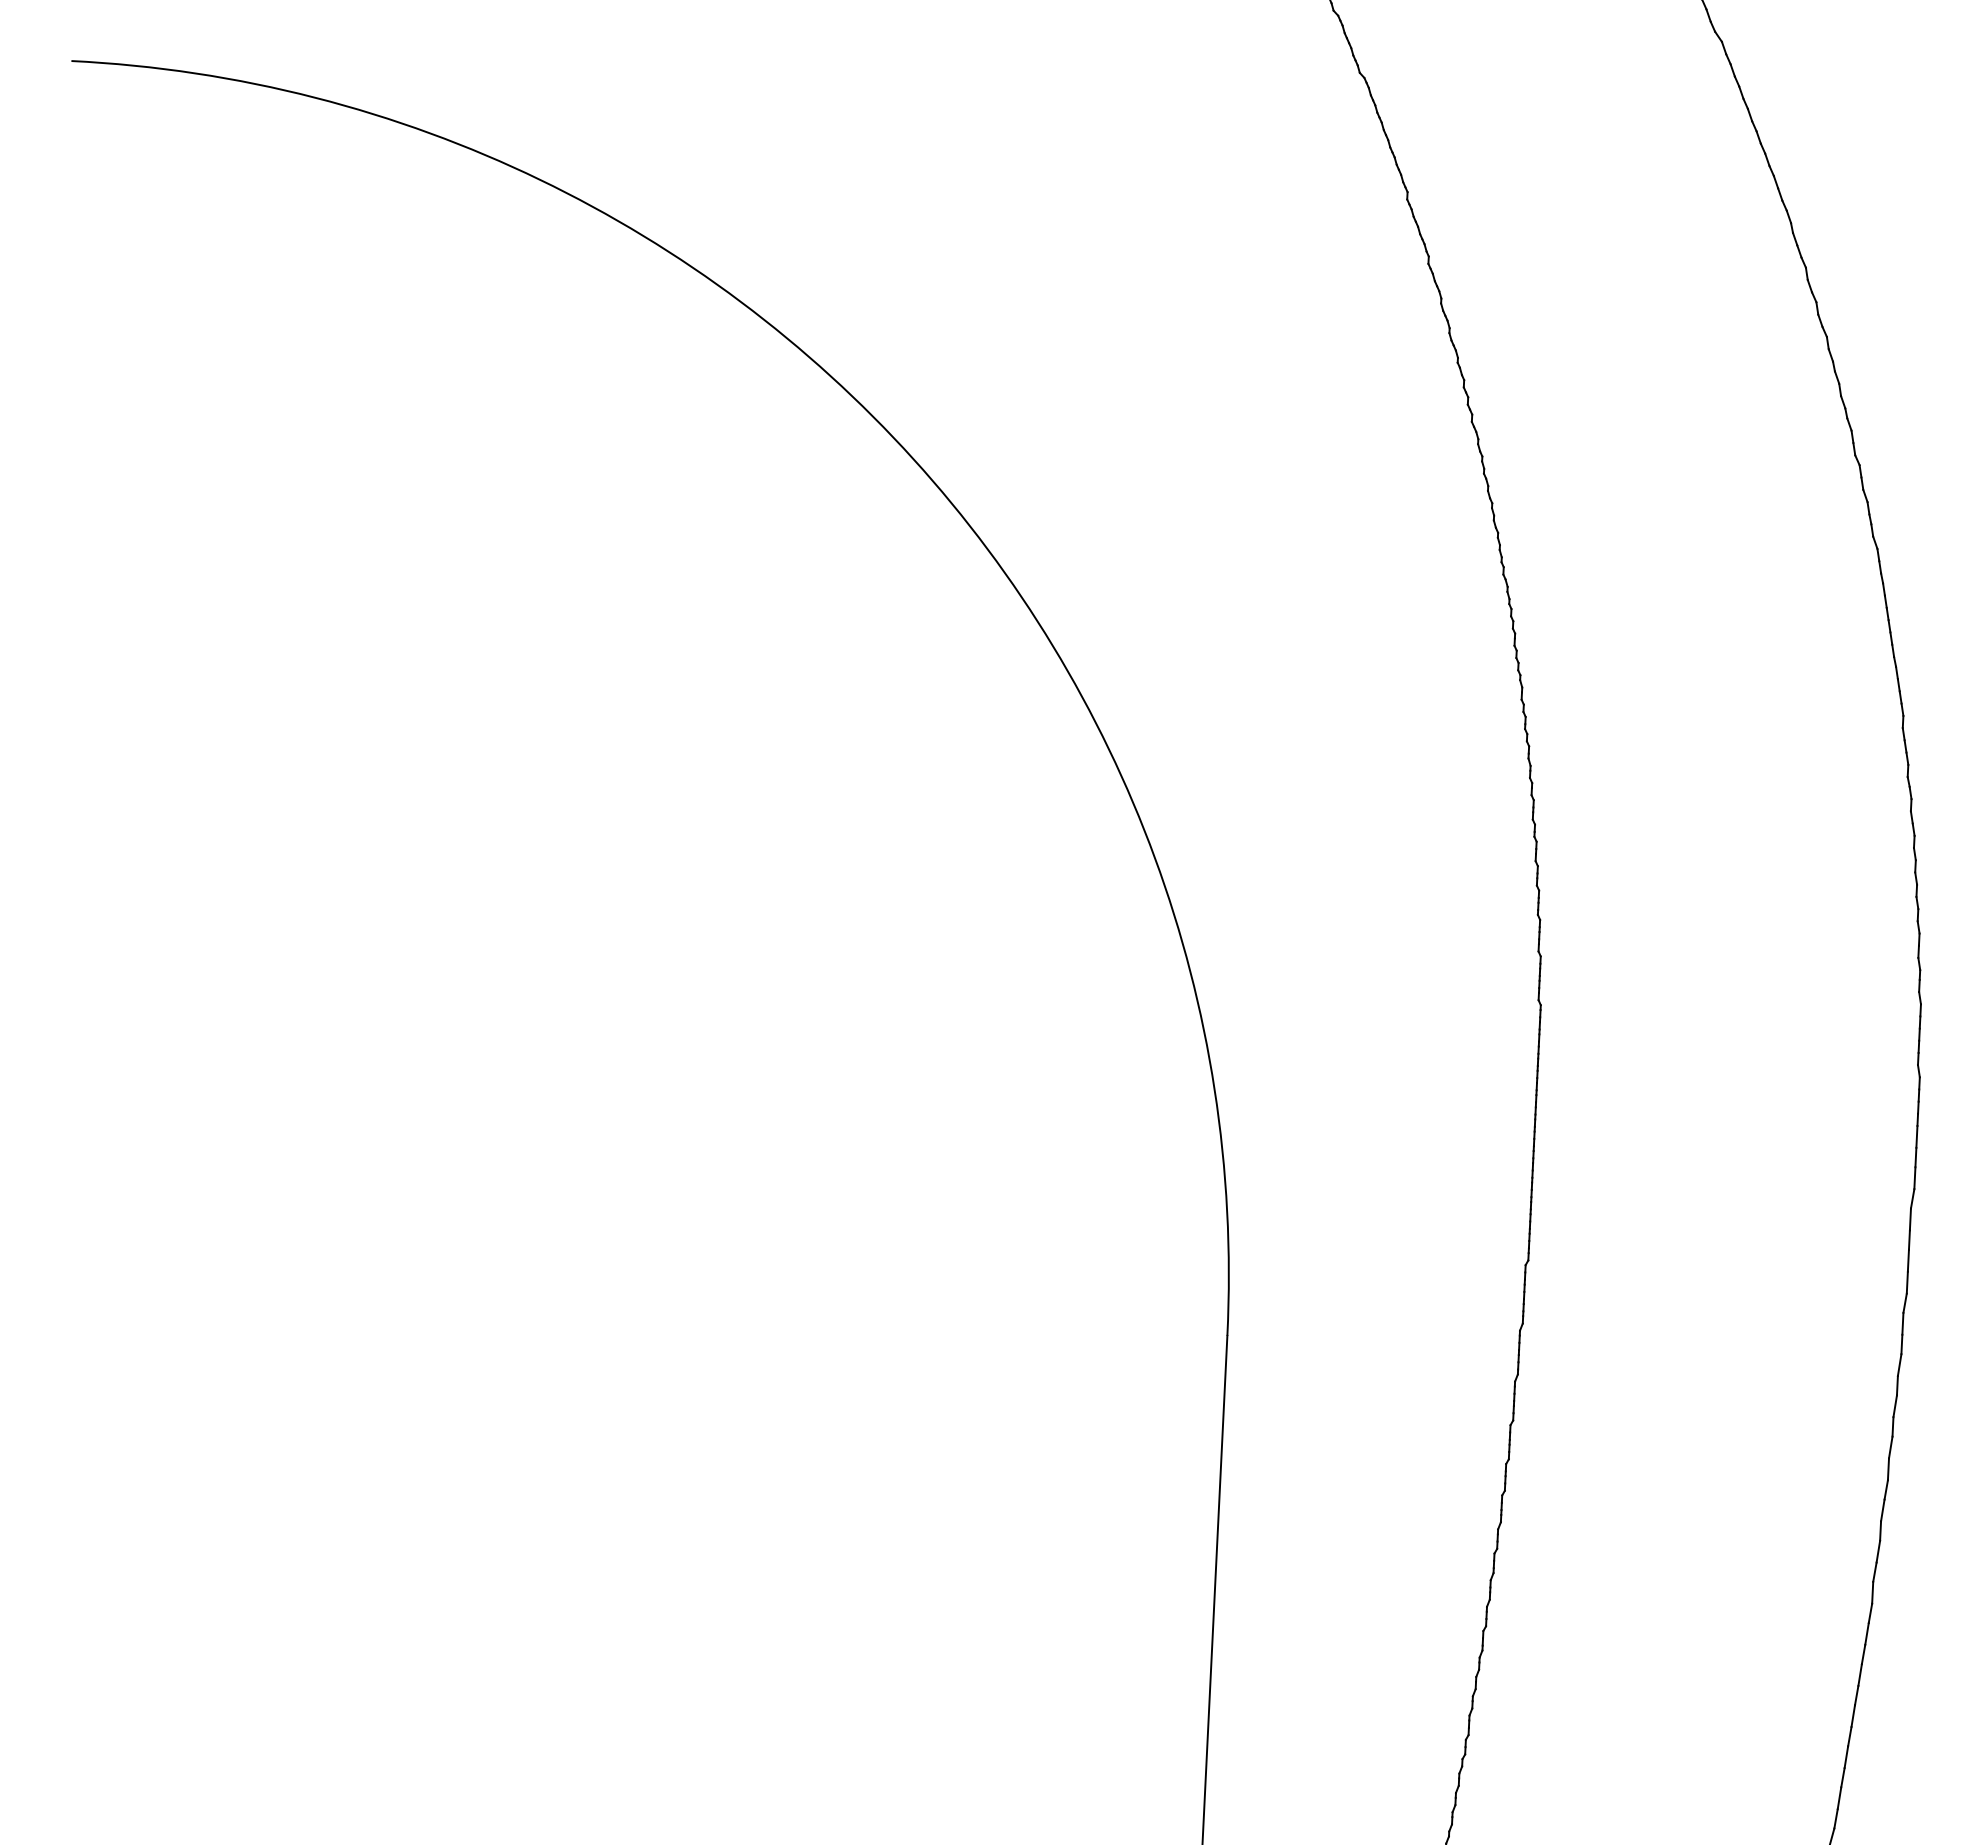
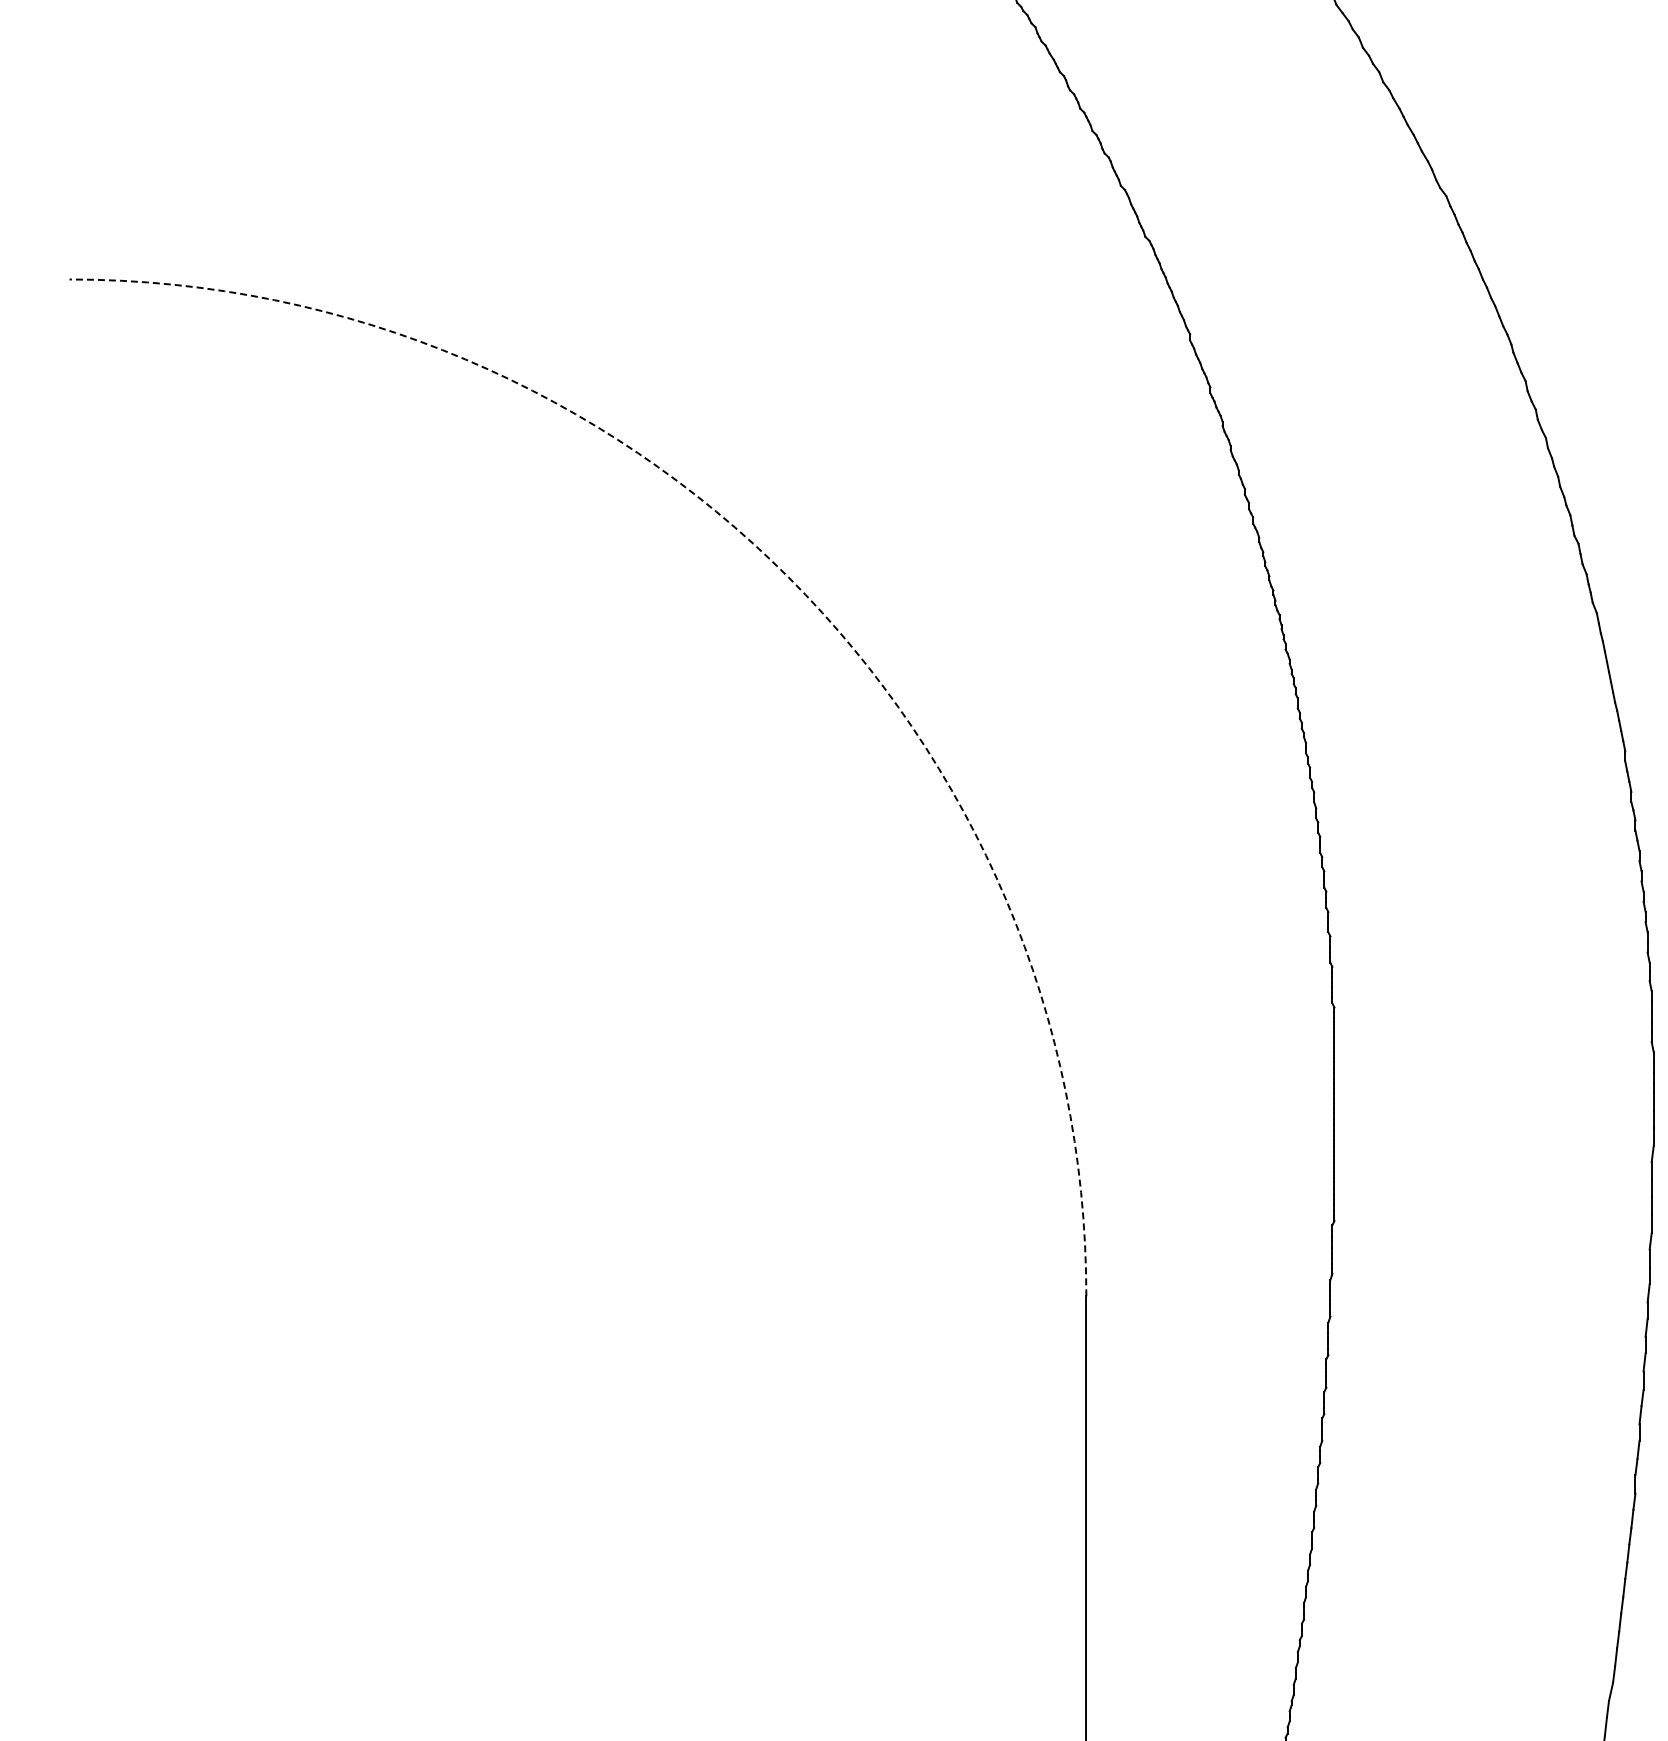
arc: (913, 459) -> (788, 577), solid -> dashed

